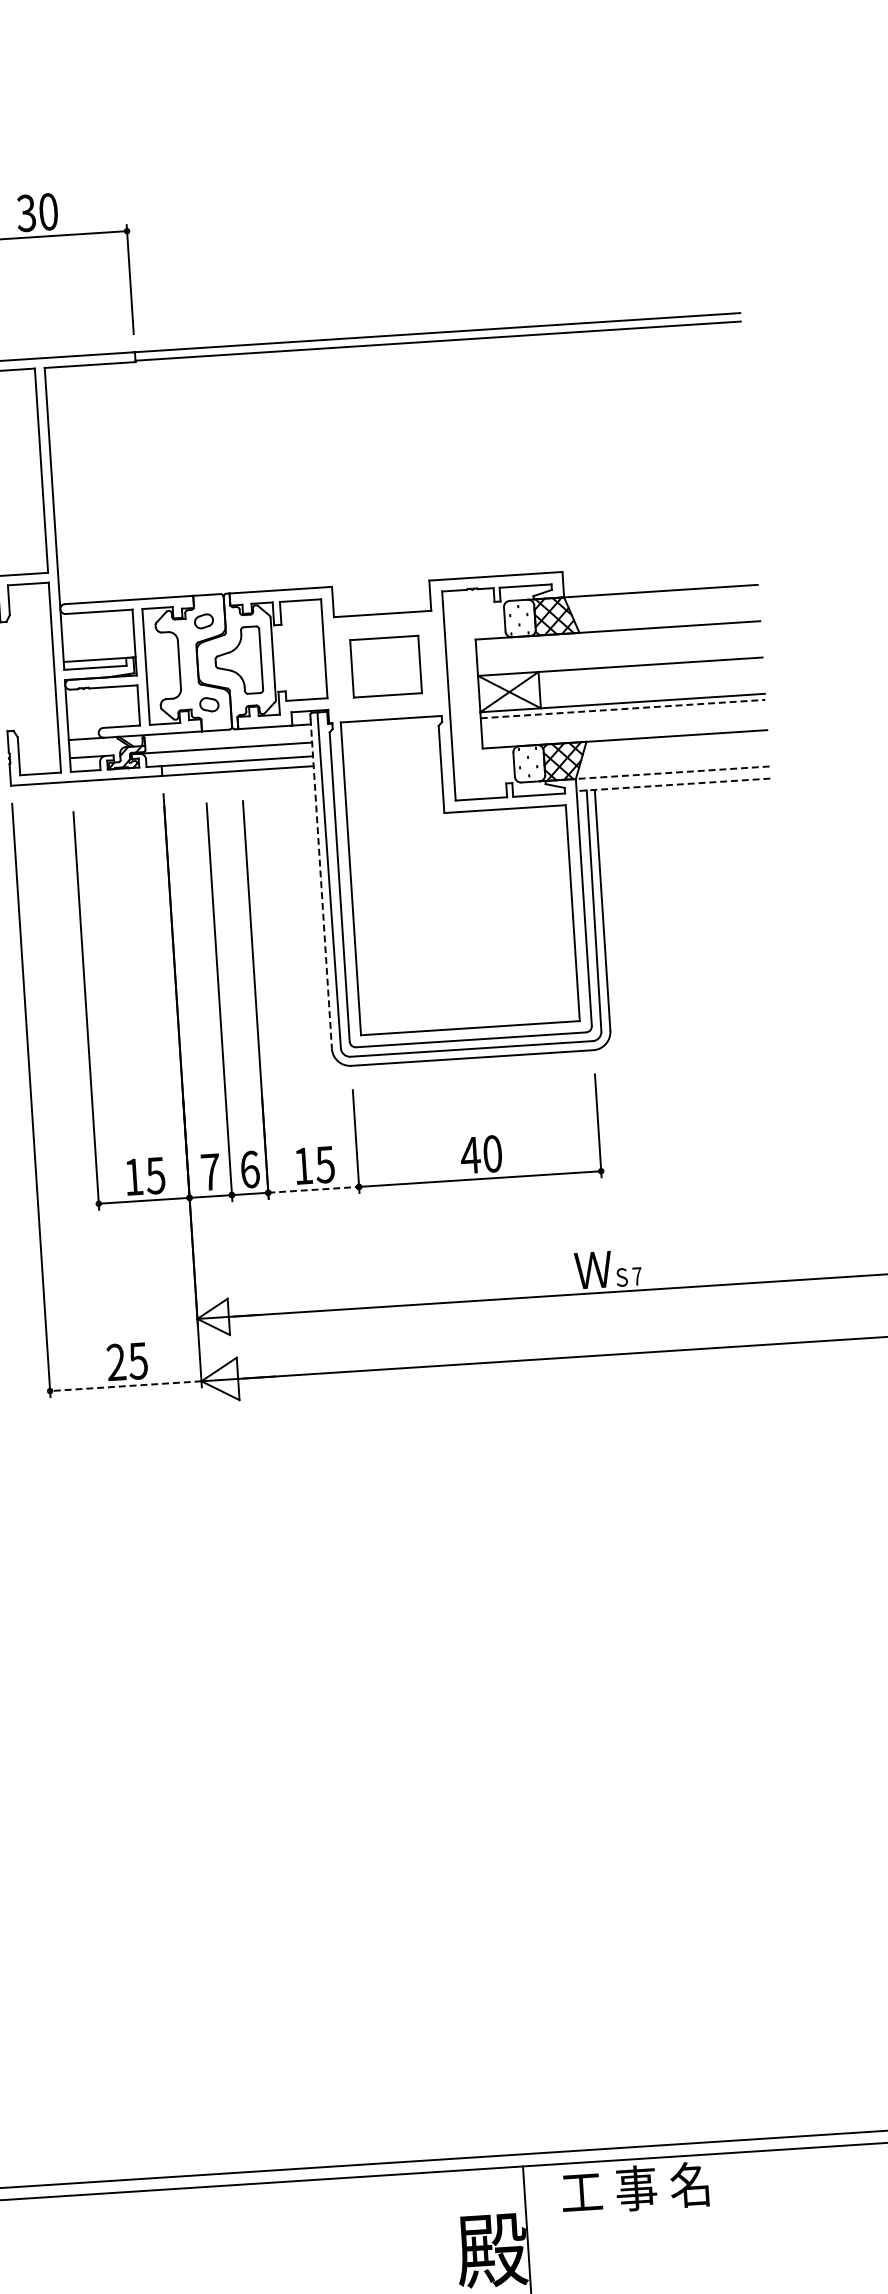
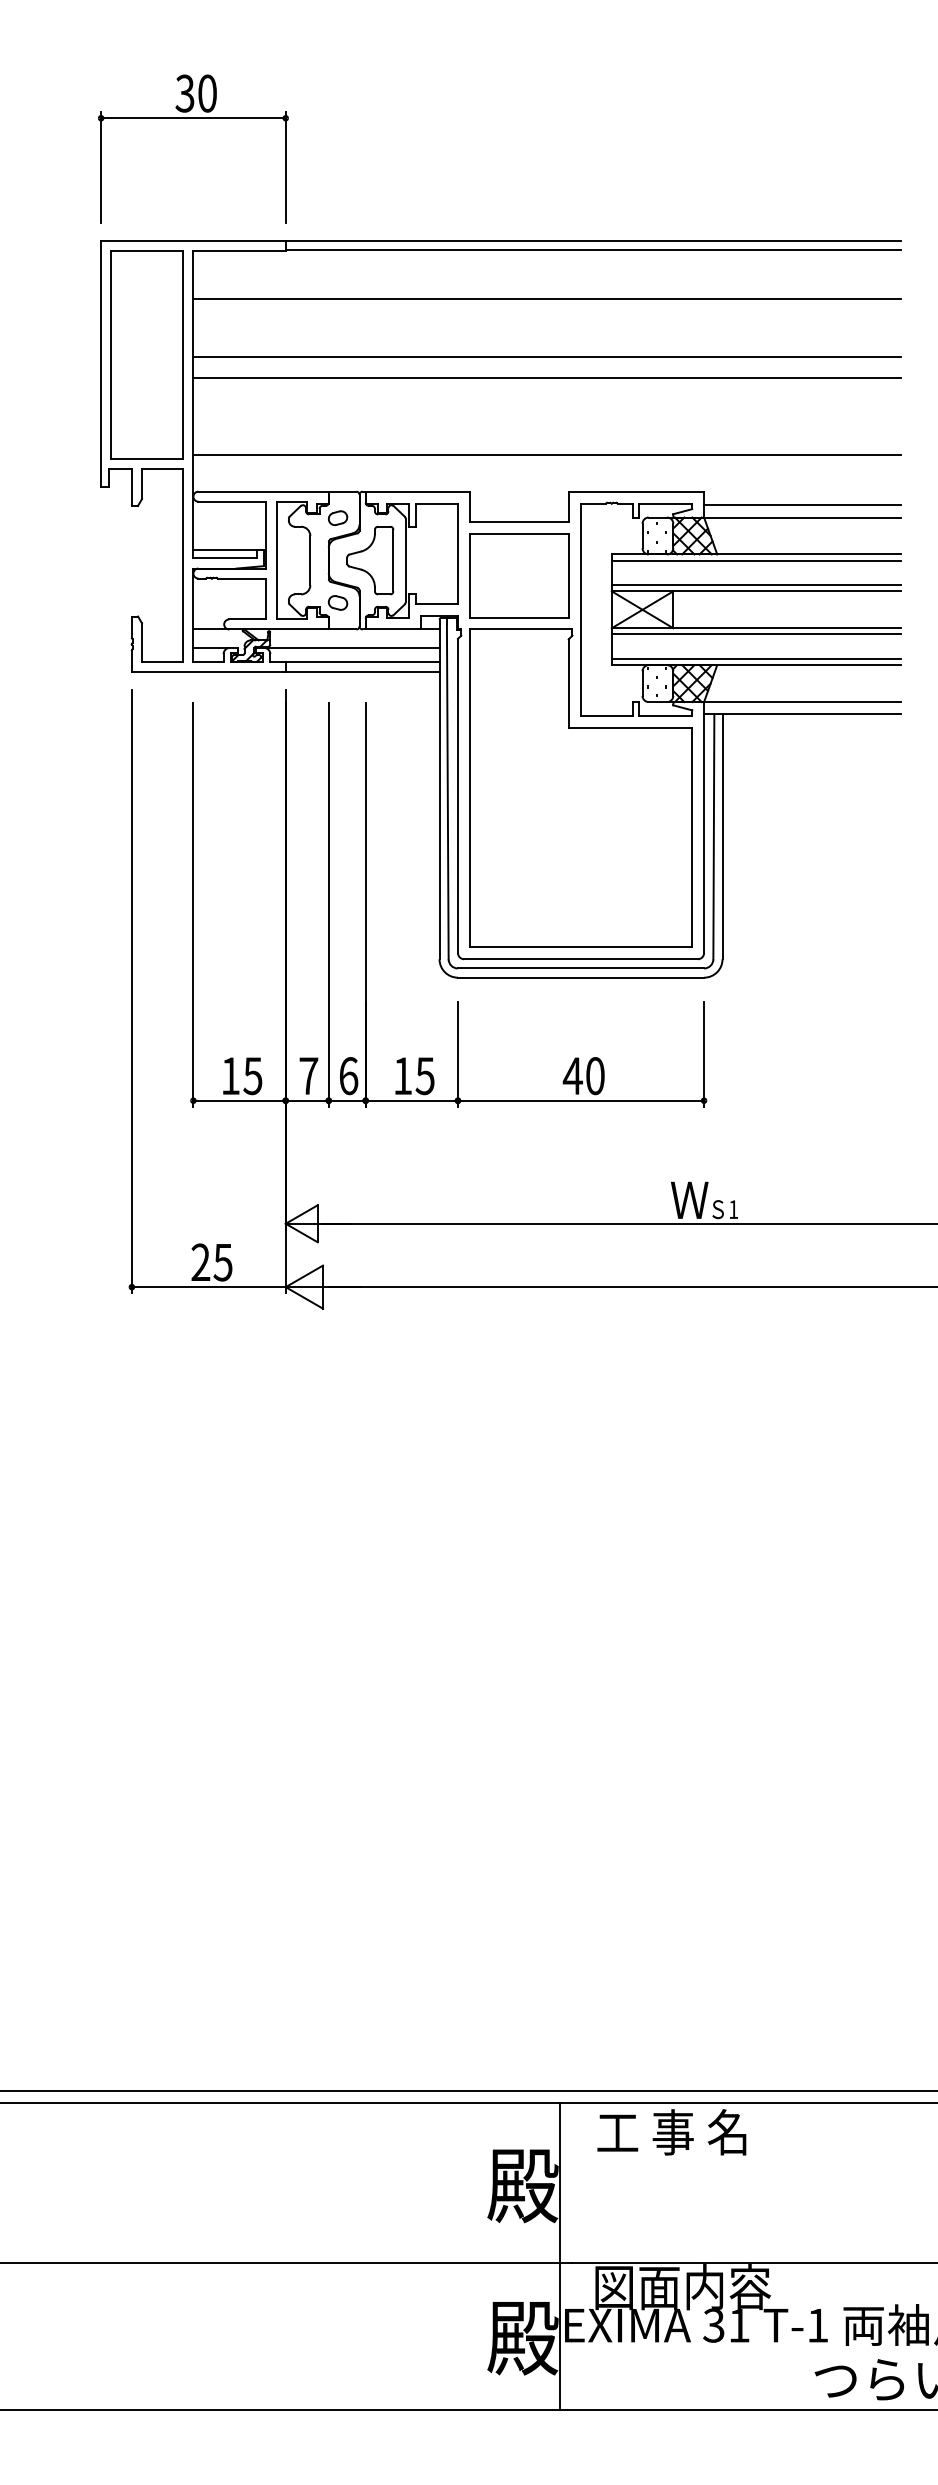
line: (395, 391) -> (546, 298), added
line: (398, 448) -> (546, 356), added
line: (400, 469) -> (546, 377), added
line: (405, 545) -> (546, 454), added
line: (660, 579) -> (802, 505), added
line: (617, 636) -> (755, 560), added
line: (619, 661) -> (755, 585), added
part: (386, 666) -> (519, 575), size x1.43
line: (623, 709) -> (756, 634), dashed -> solid
line: (623, 733) -> (755, 659), added
line: (670, 773) -> (800, 702), dashed -> solid
line: (673, 784) -> (802, 714), dashed -> solid
line: (321, 883) -> (439, 791), dashed -> solid
line: (314, 1189) -> (412, 1100), dashed -> solid
text: (637, 1276) -> (733, 1209), 7 -> 1
line: (125, 1386) -> (208, 1287), dashed -> solid

